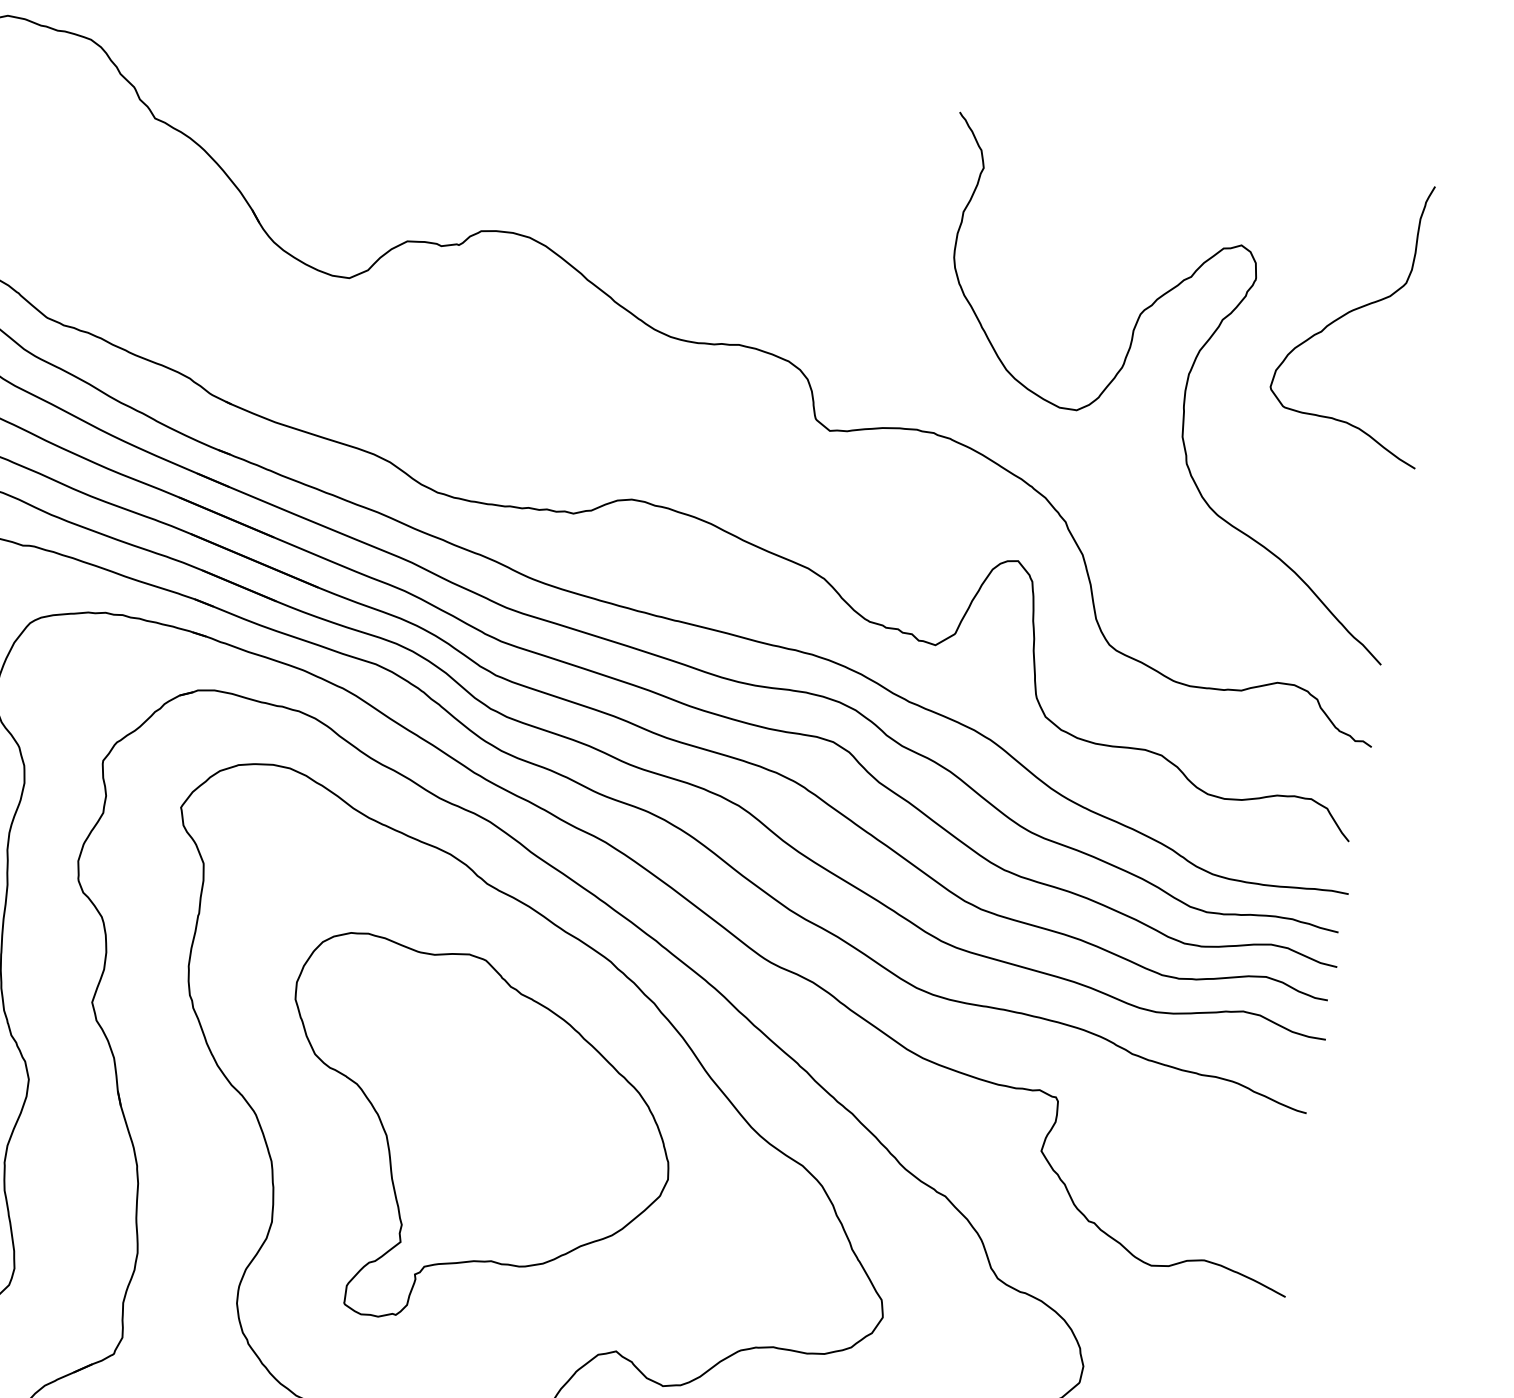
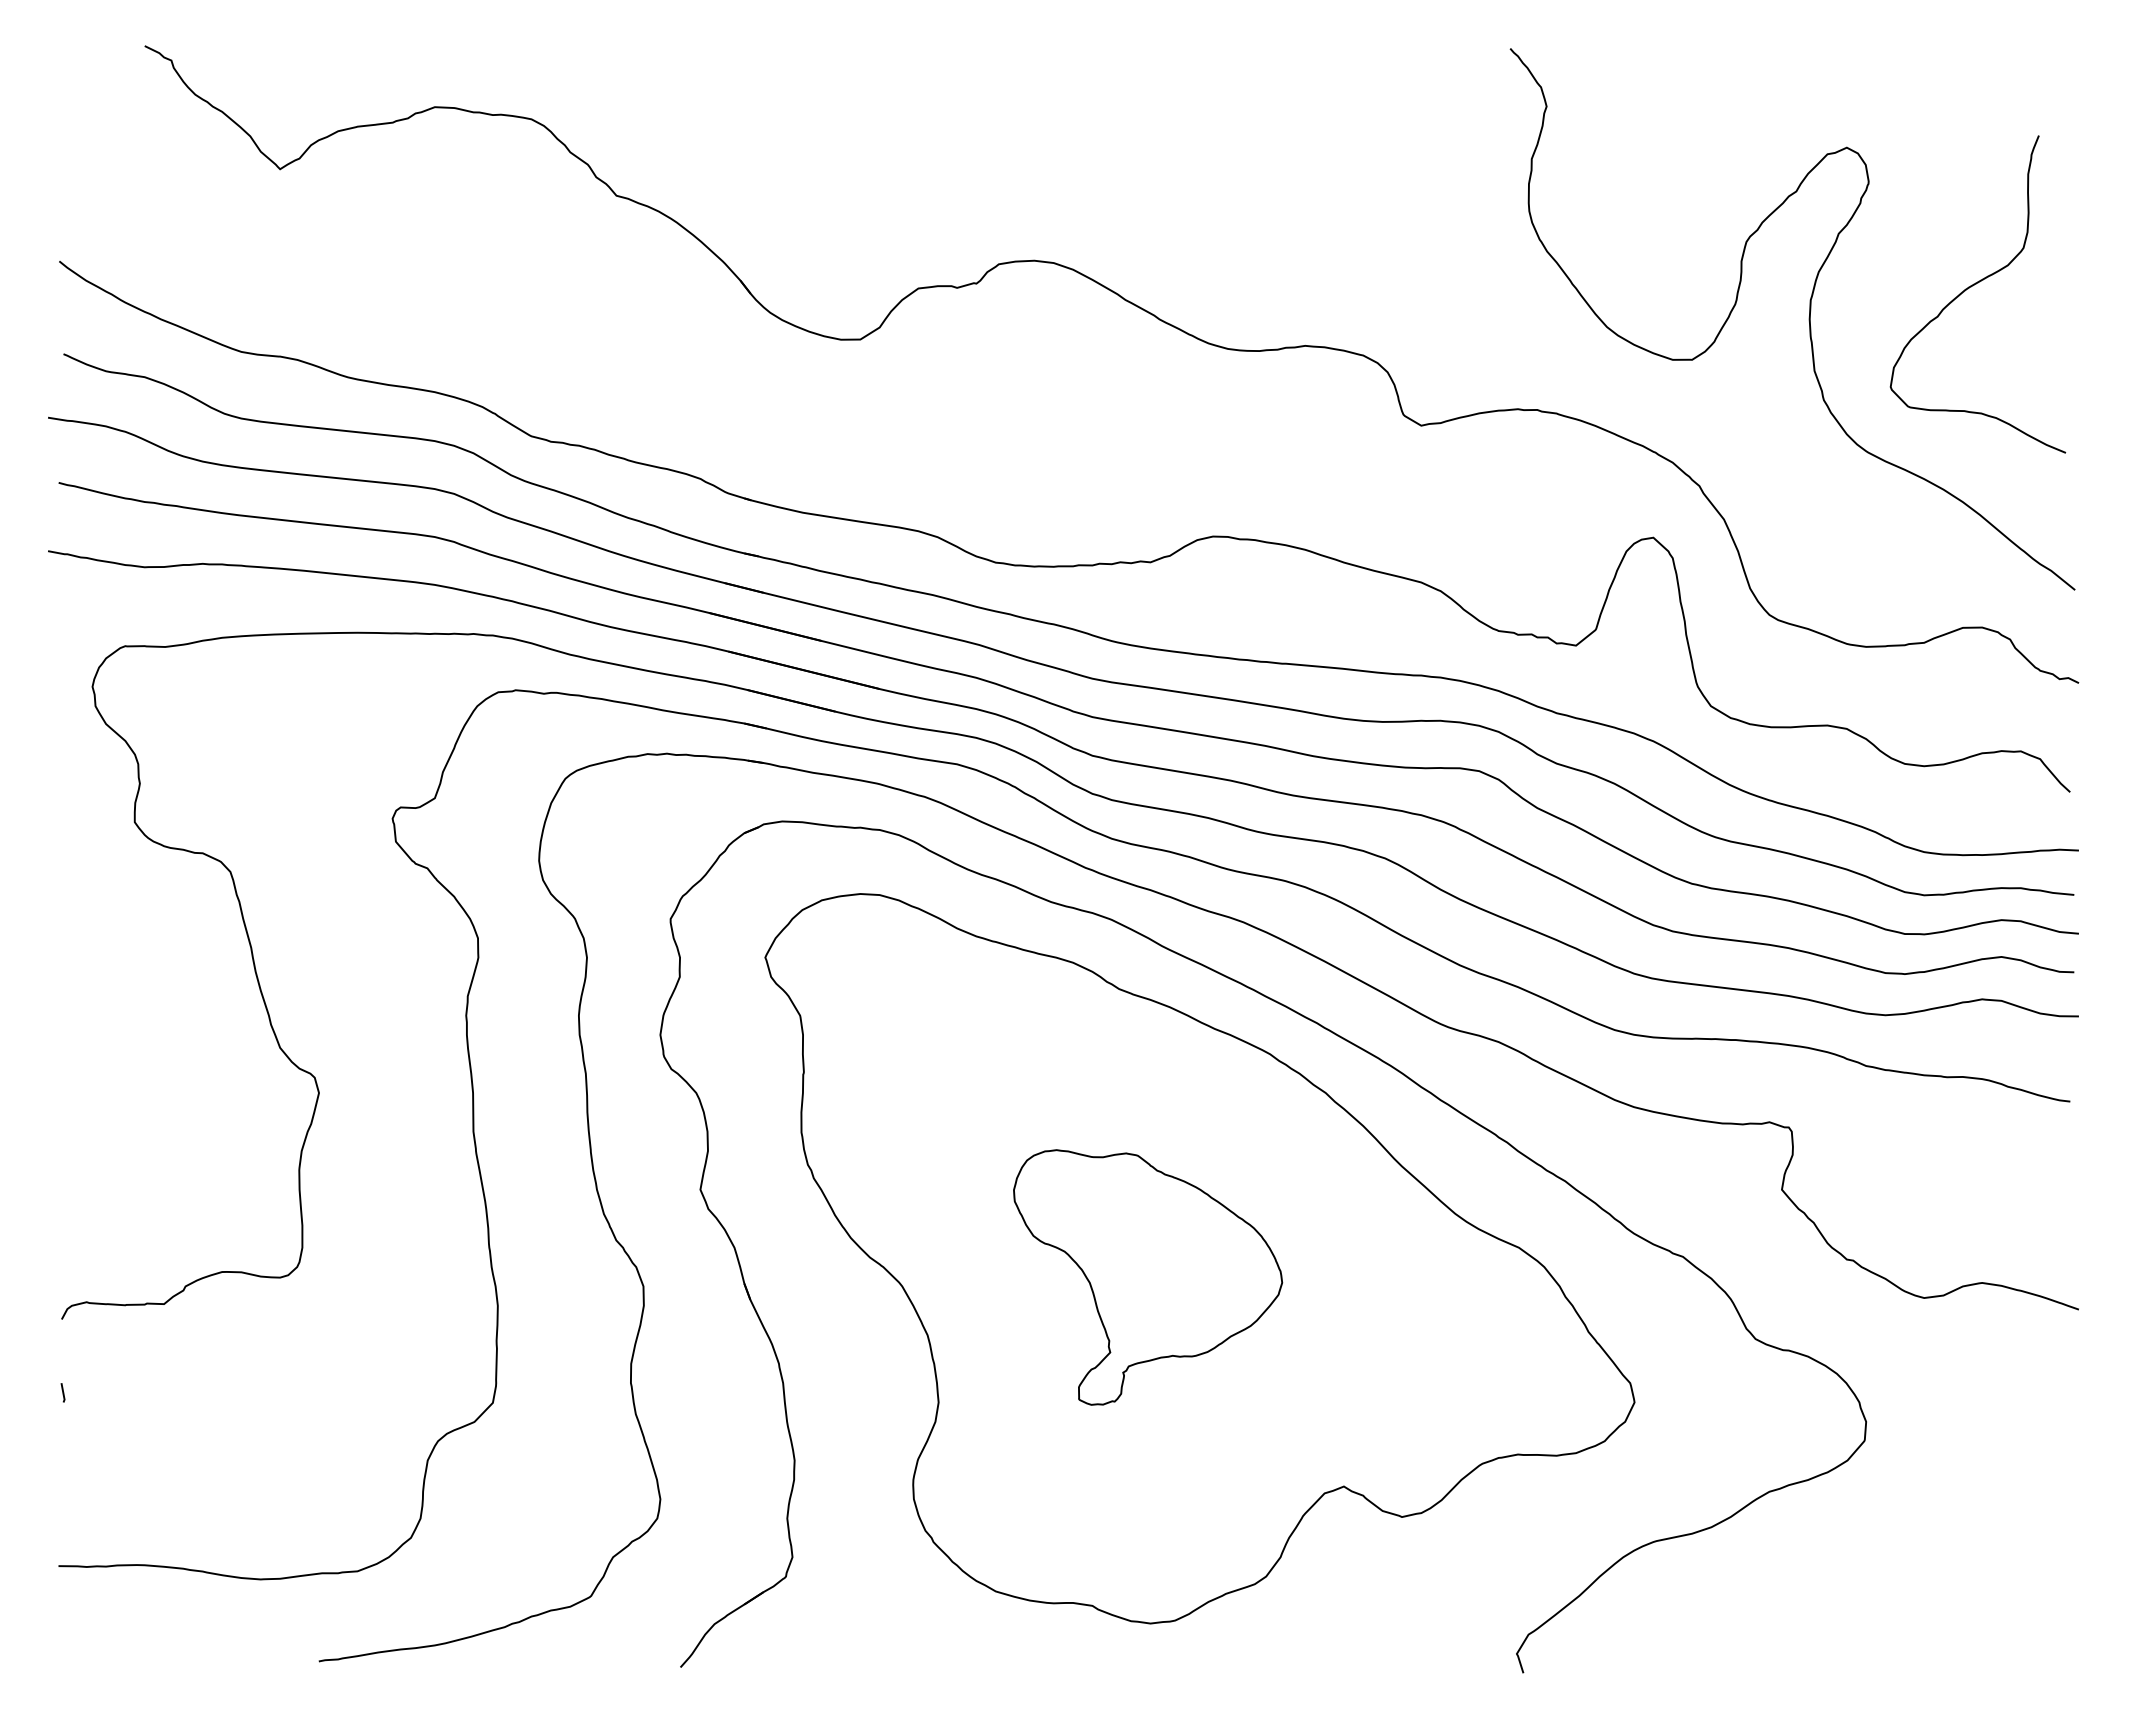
curve: (1355, 310) -> (1971, 287), moved
part: (472, 1140) -> (1147, 1277), size x0.6

